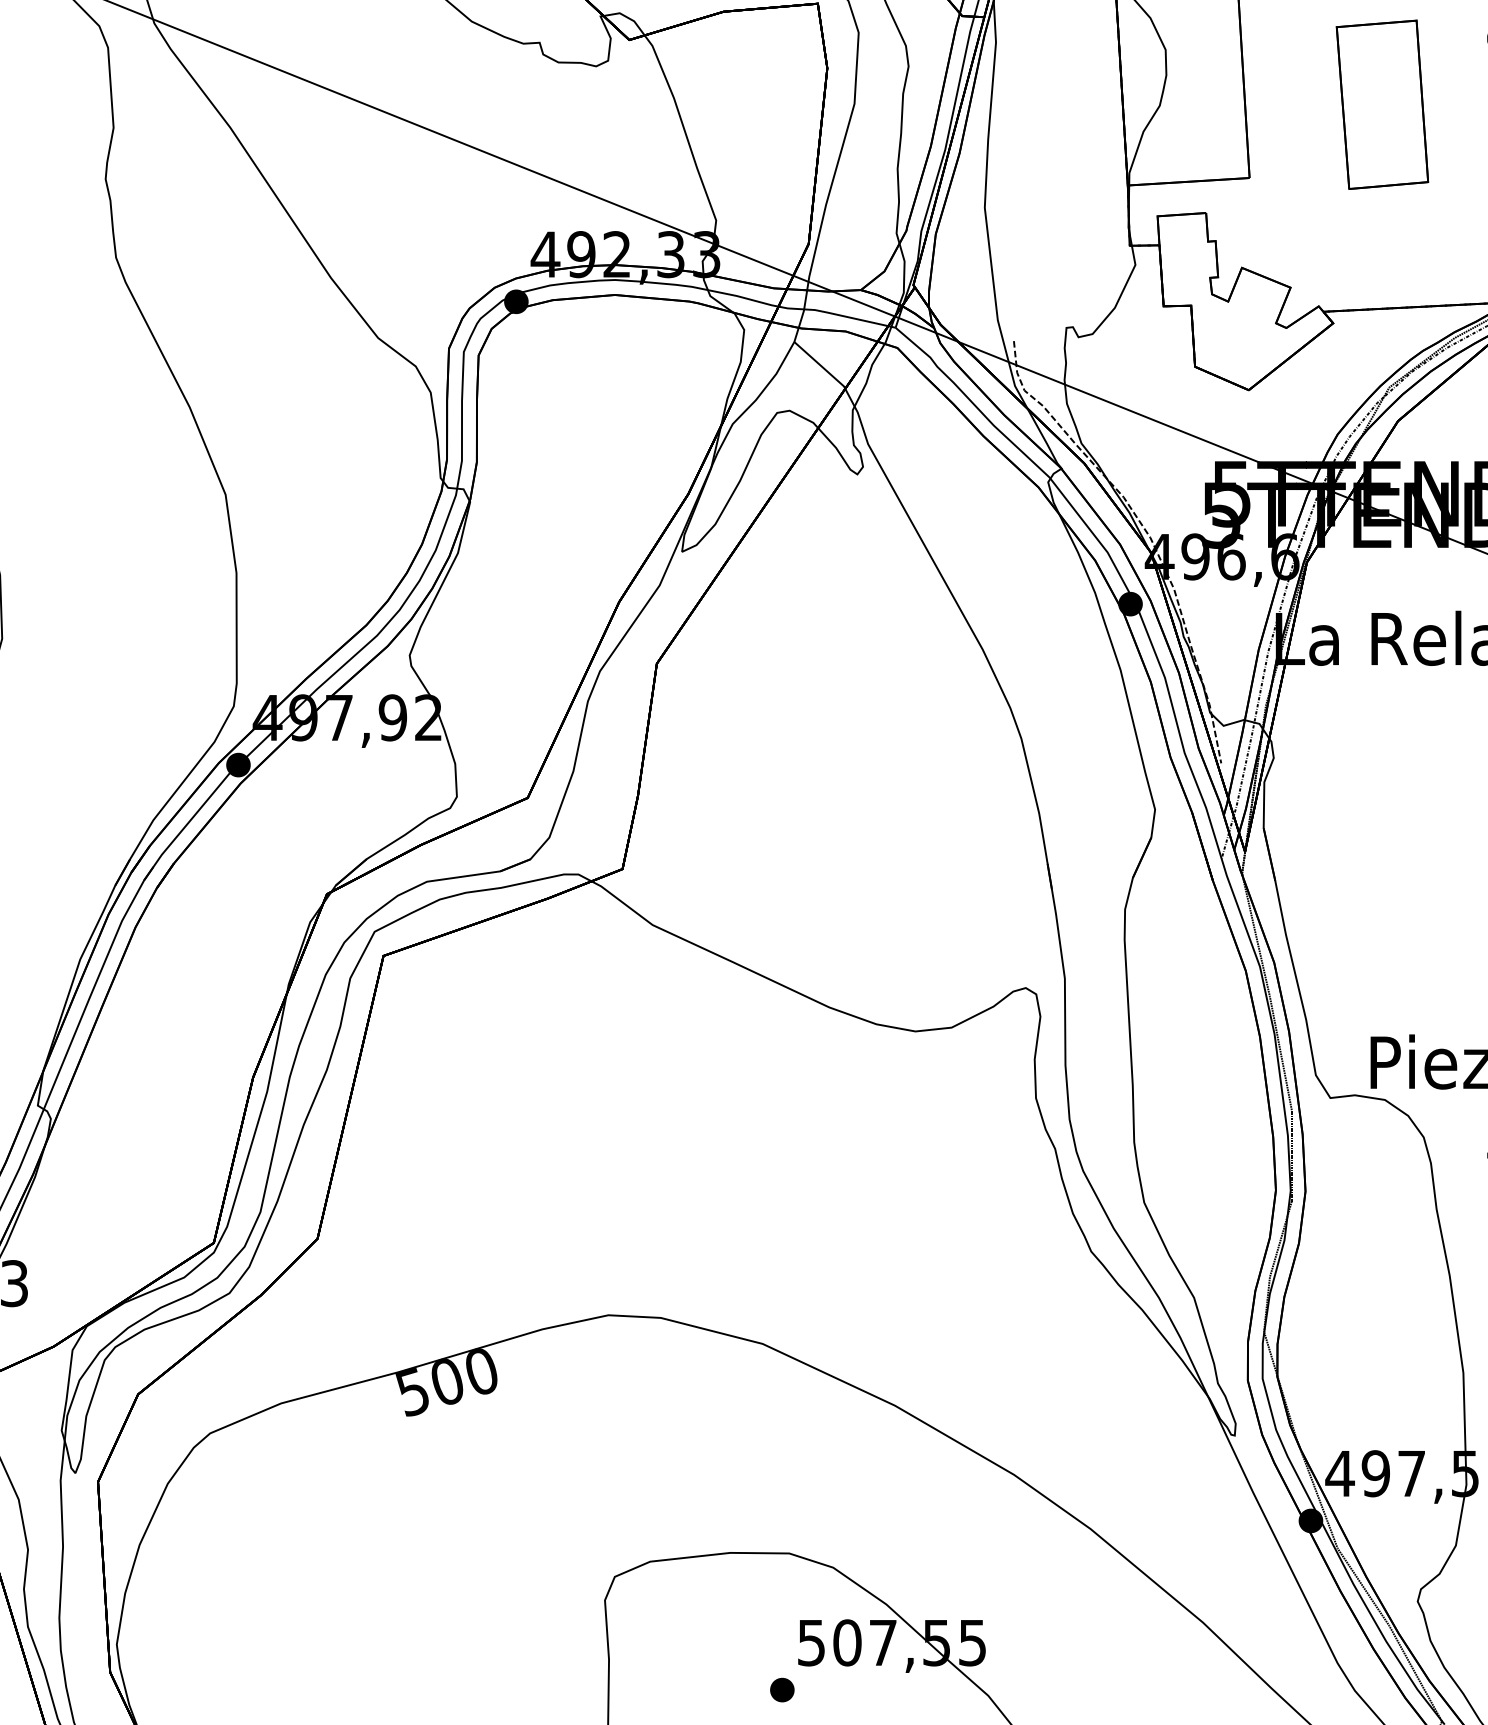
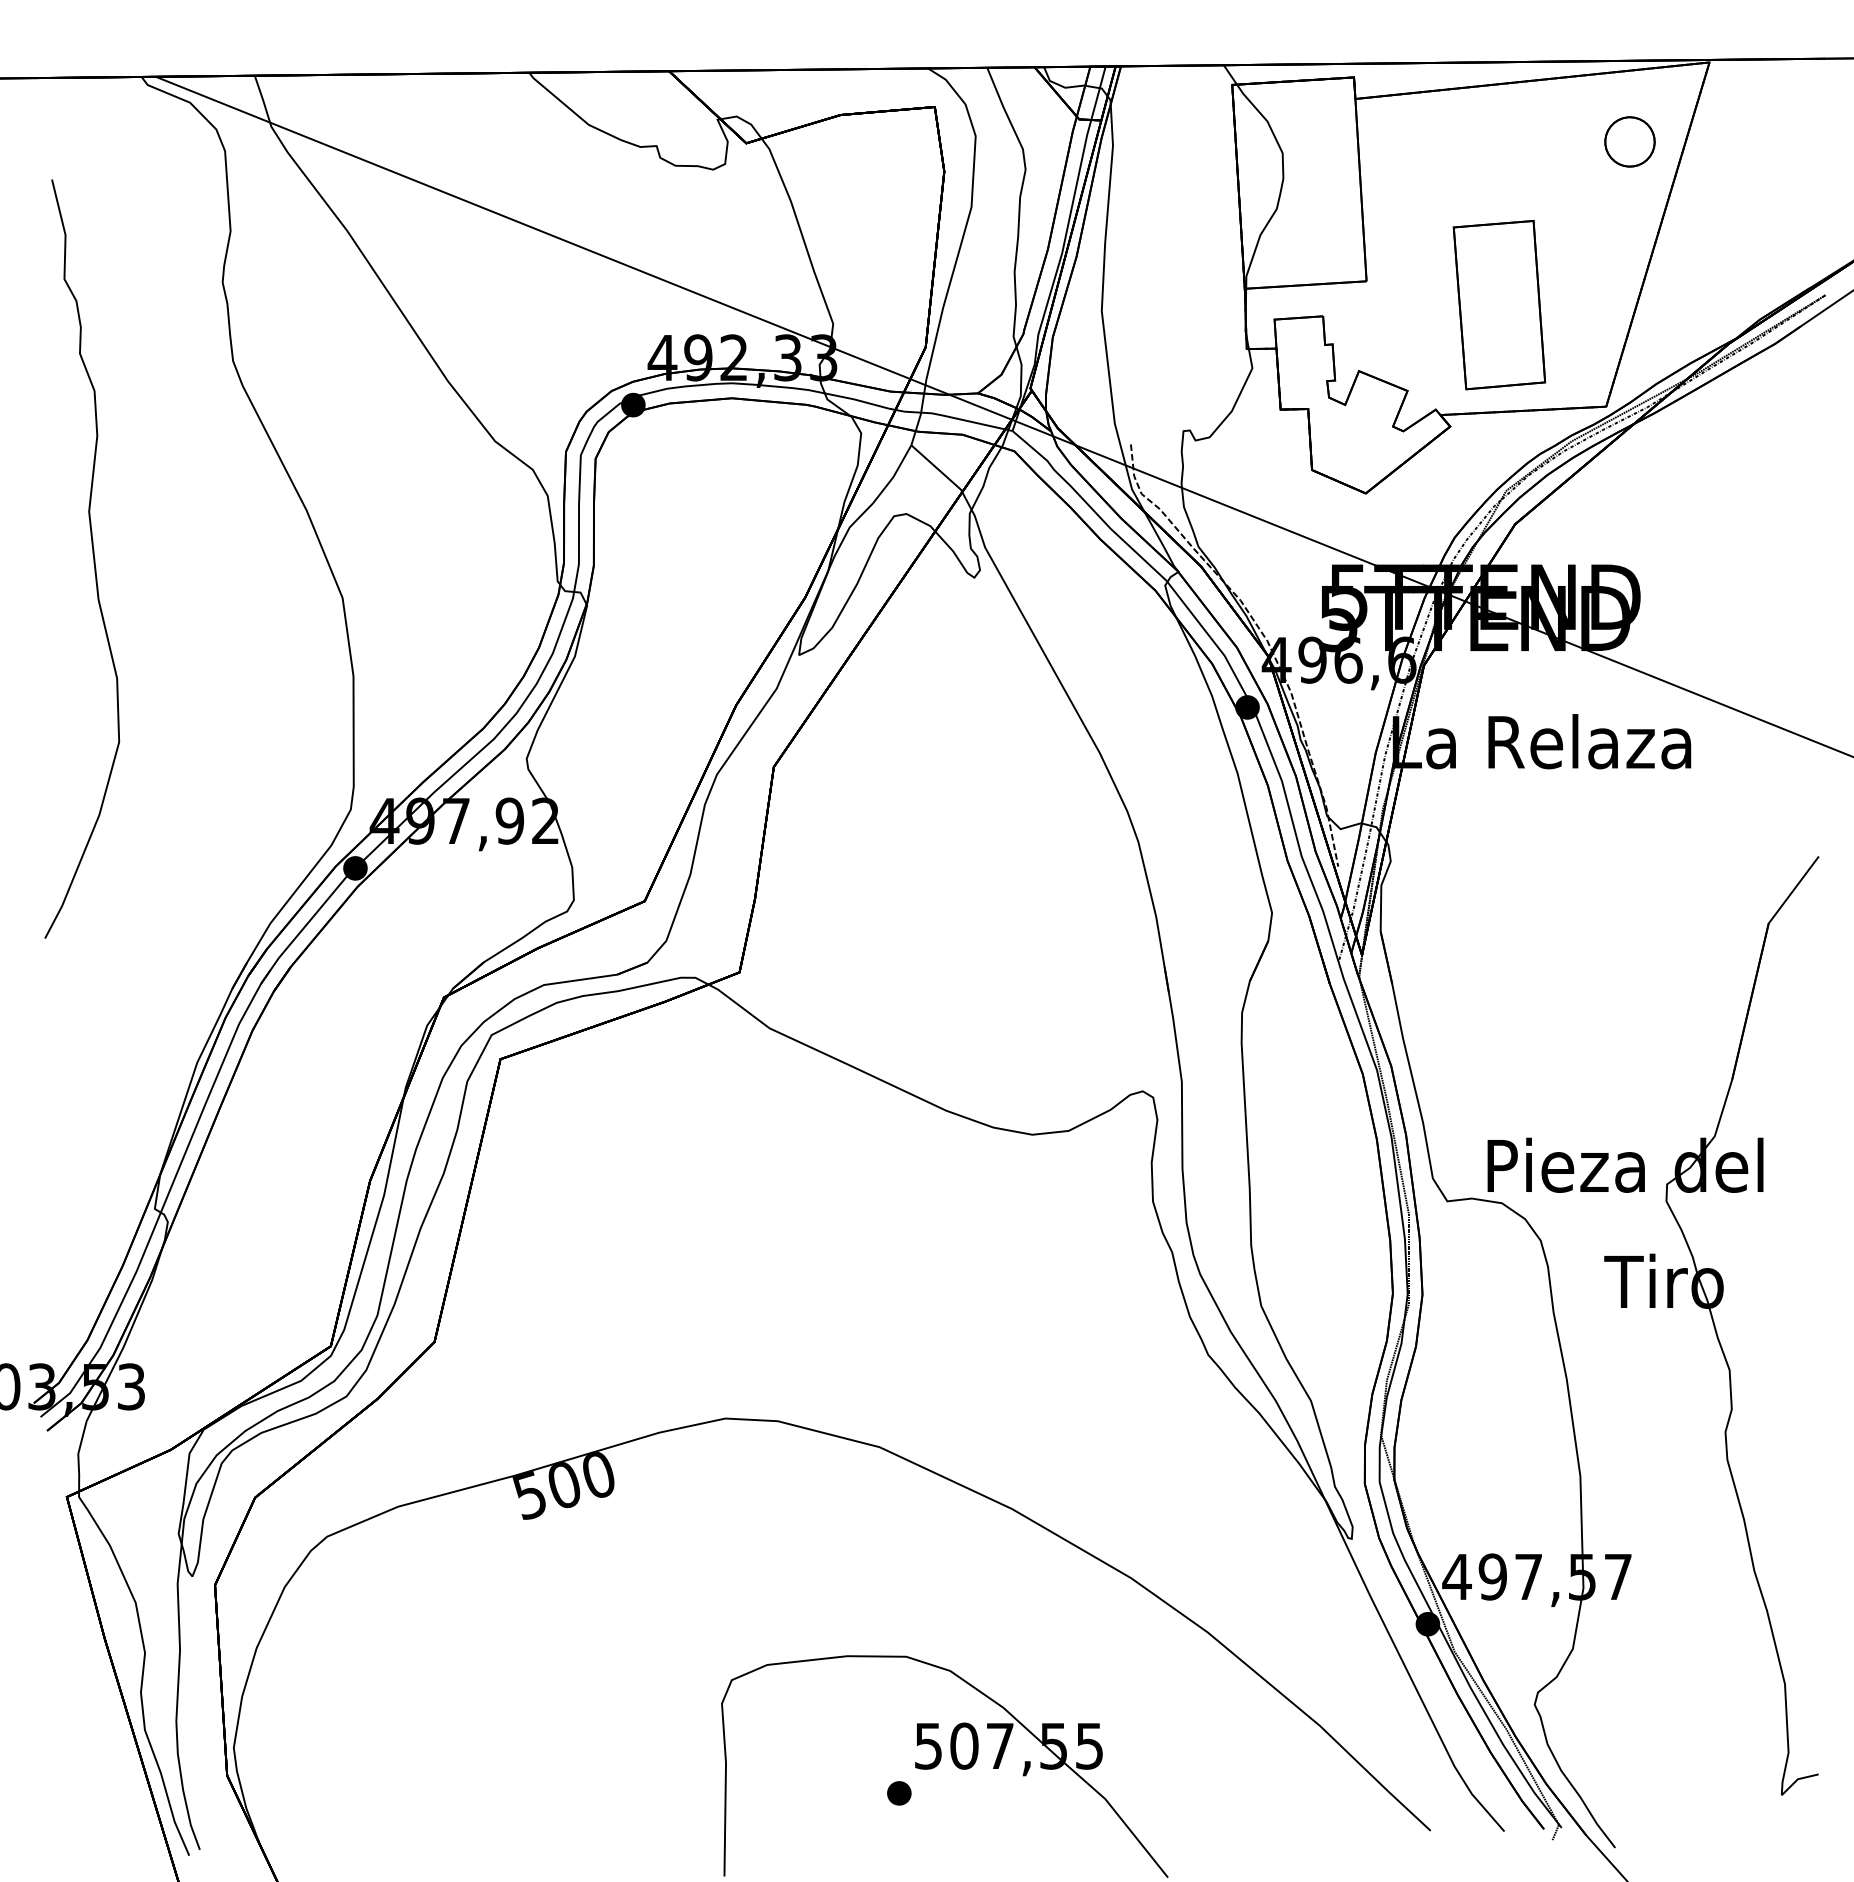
part: (1382, 105) -> (1499, 305), moved

